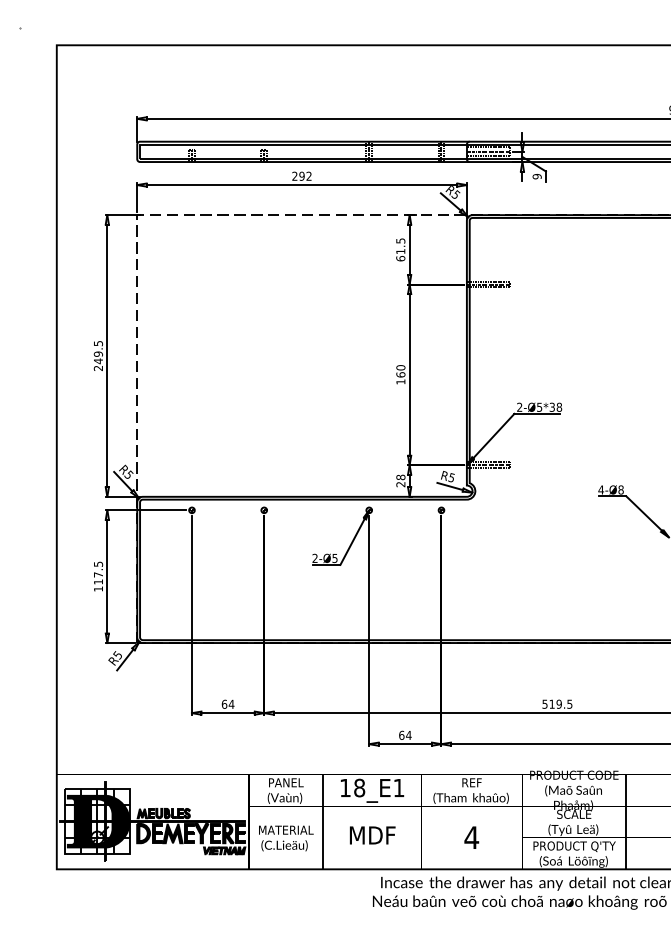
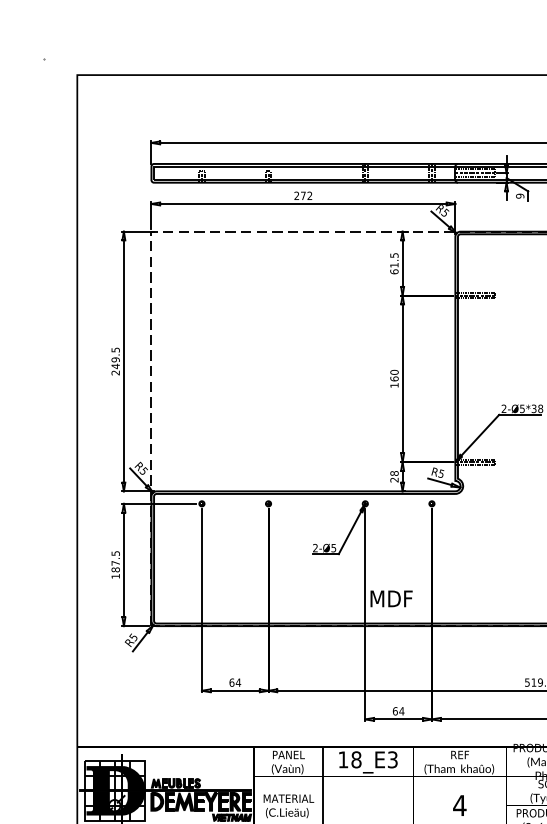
text: (301, 175) -> (302, 195), 292 -> 272
text: (98, 581) -> (115, 569), 117.5 -> 187.5
text: (398, 787) -> (392, 759), 18_E1 -> 18_E3
text: (372, 835) -> (391, 598), moved

